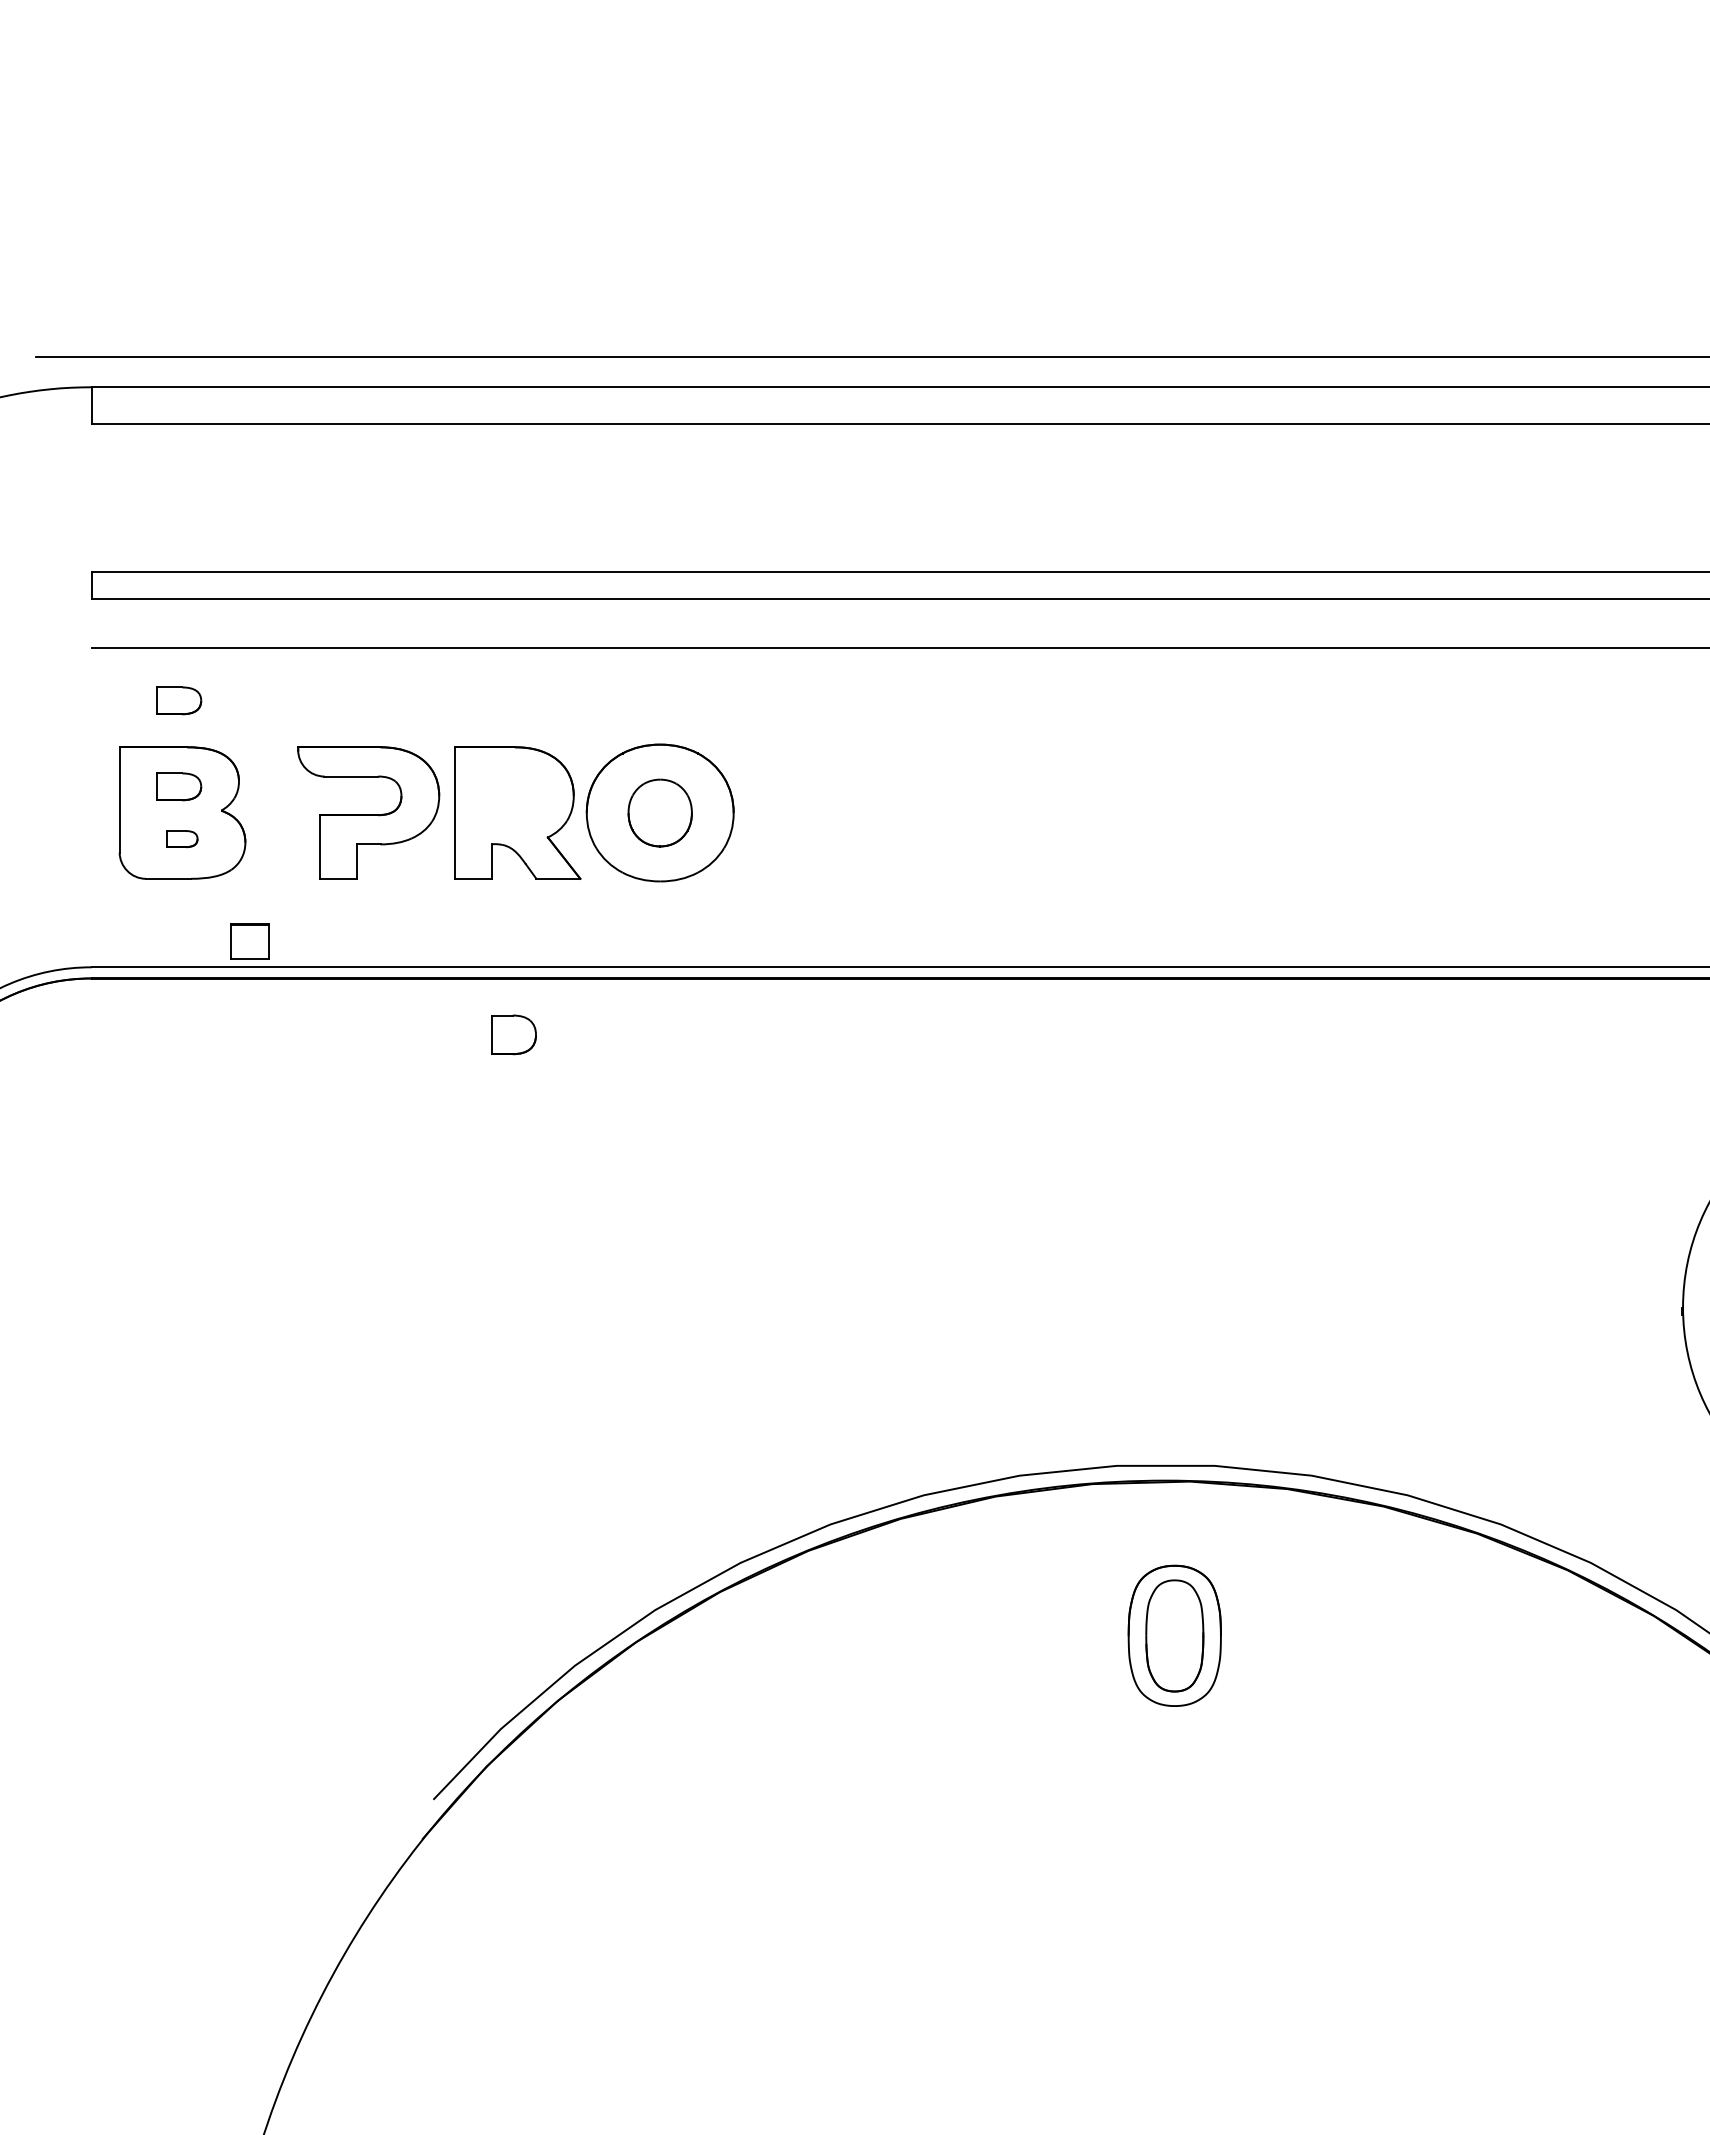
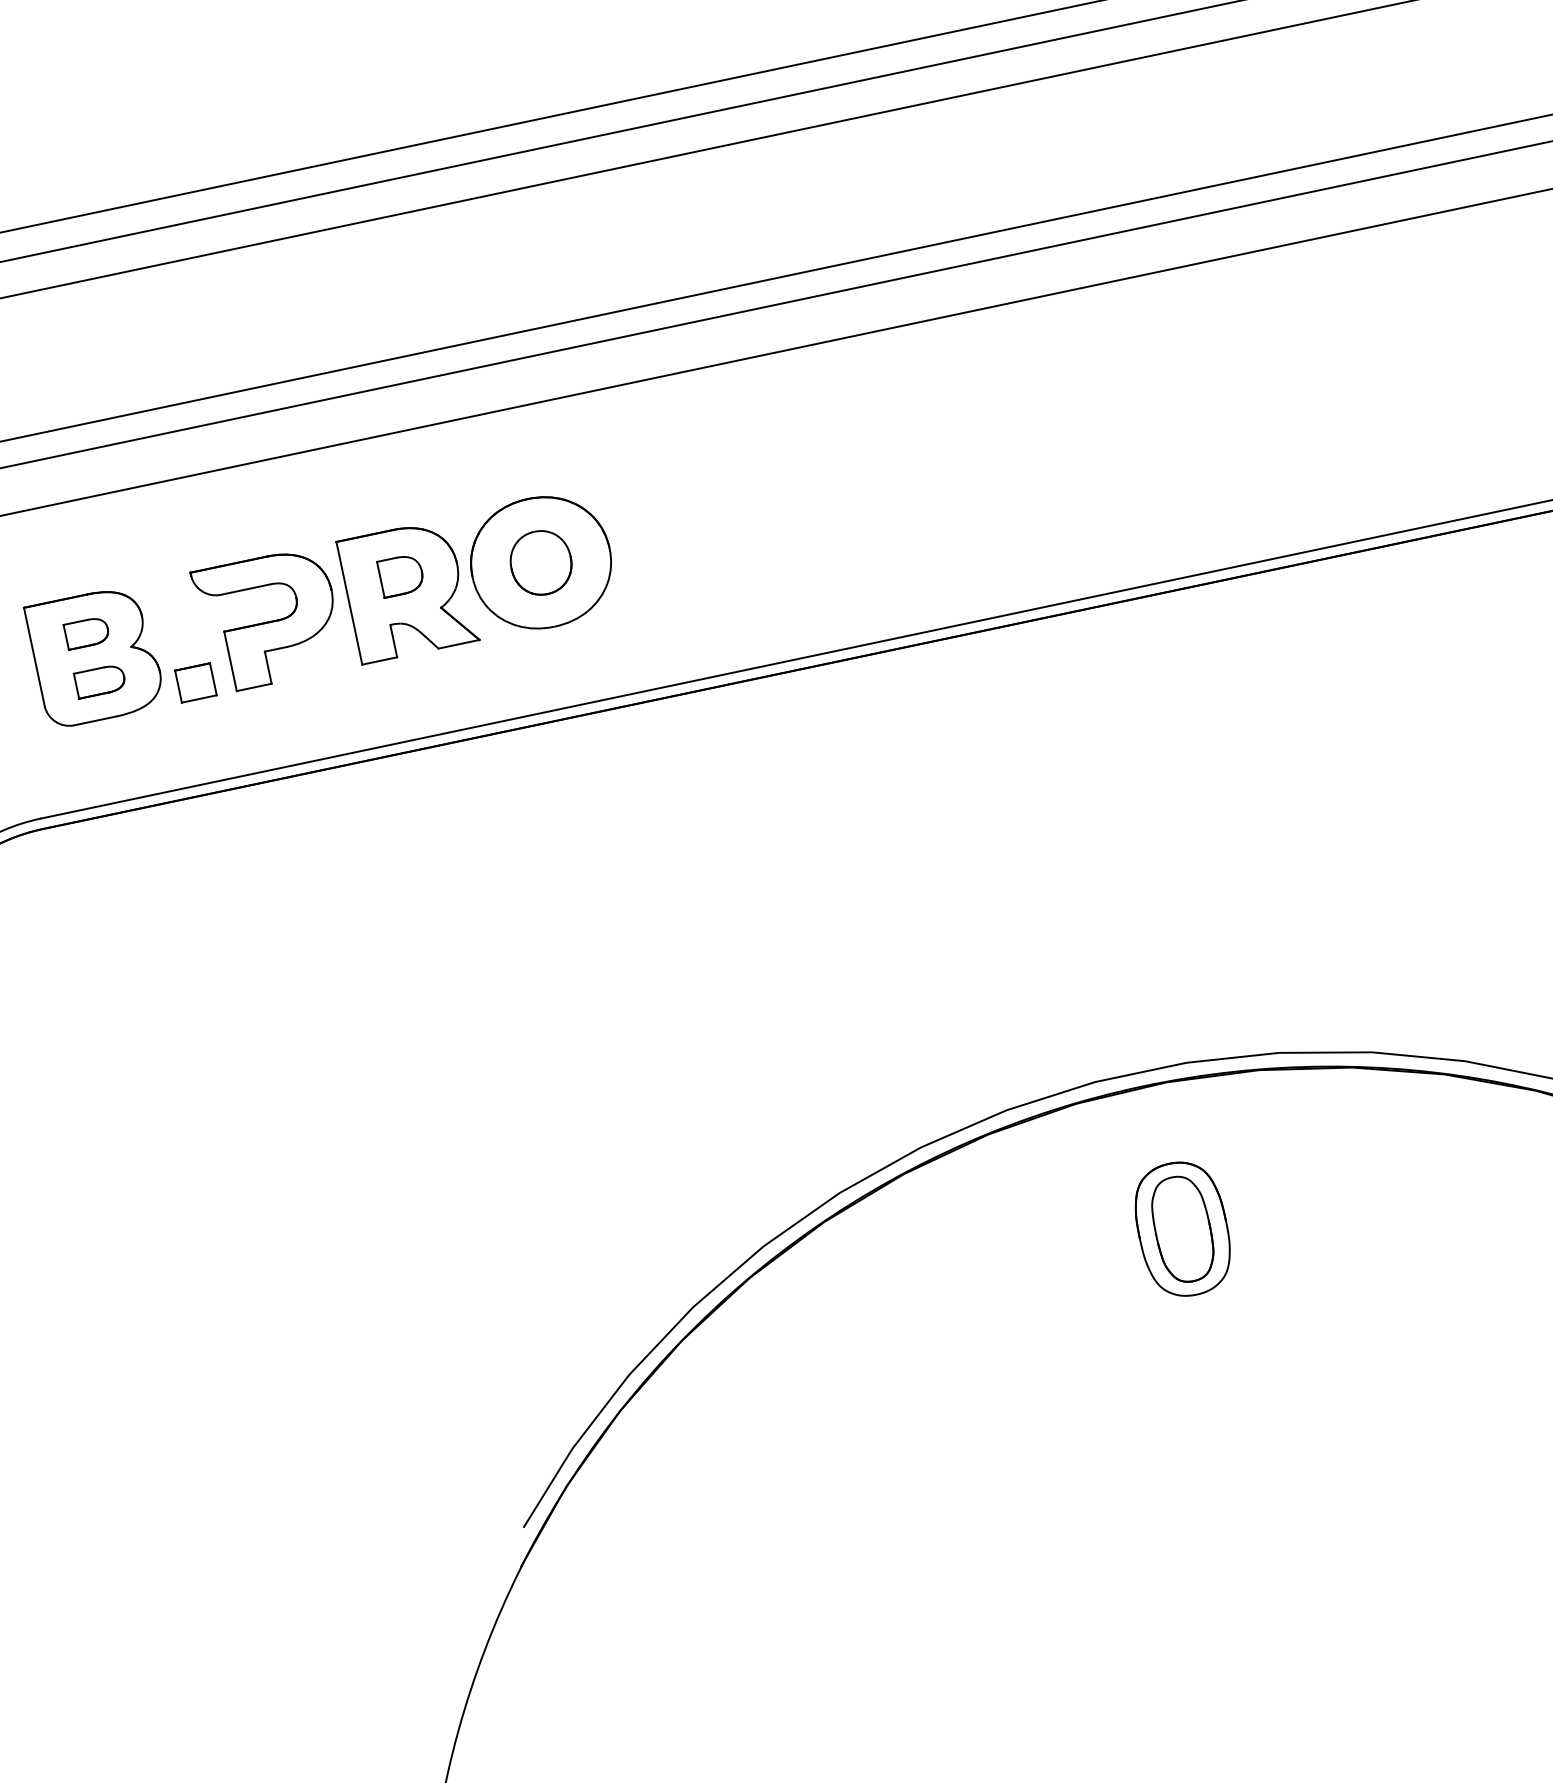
part: (179, 700) -> (70, 552), removed
part: (182, 838) -> (100, 680), size x1.67
part: (249, 941) -> (195, 682), moved
part: (513, 1034) -> (400, 575), moved

